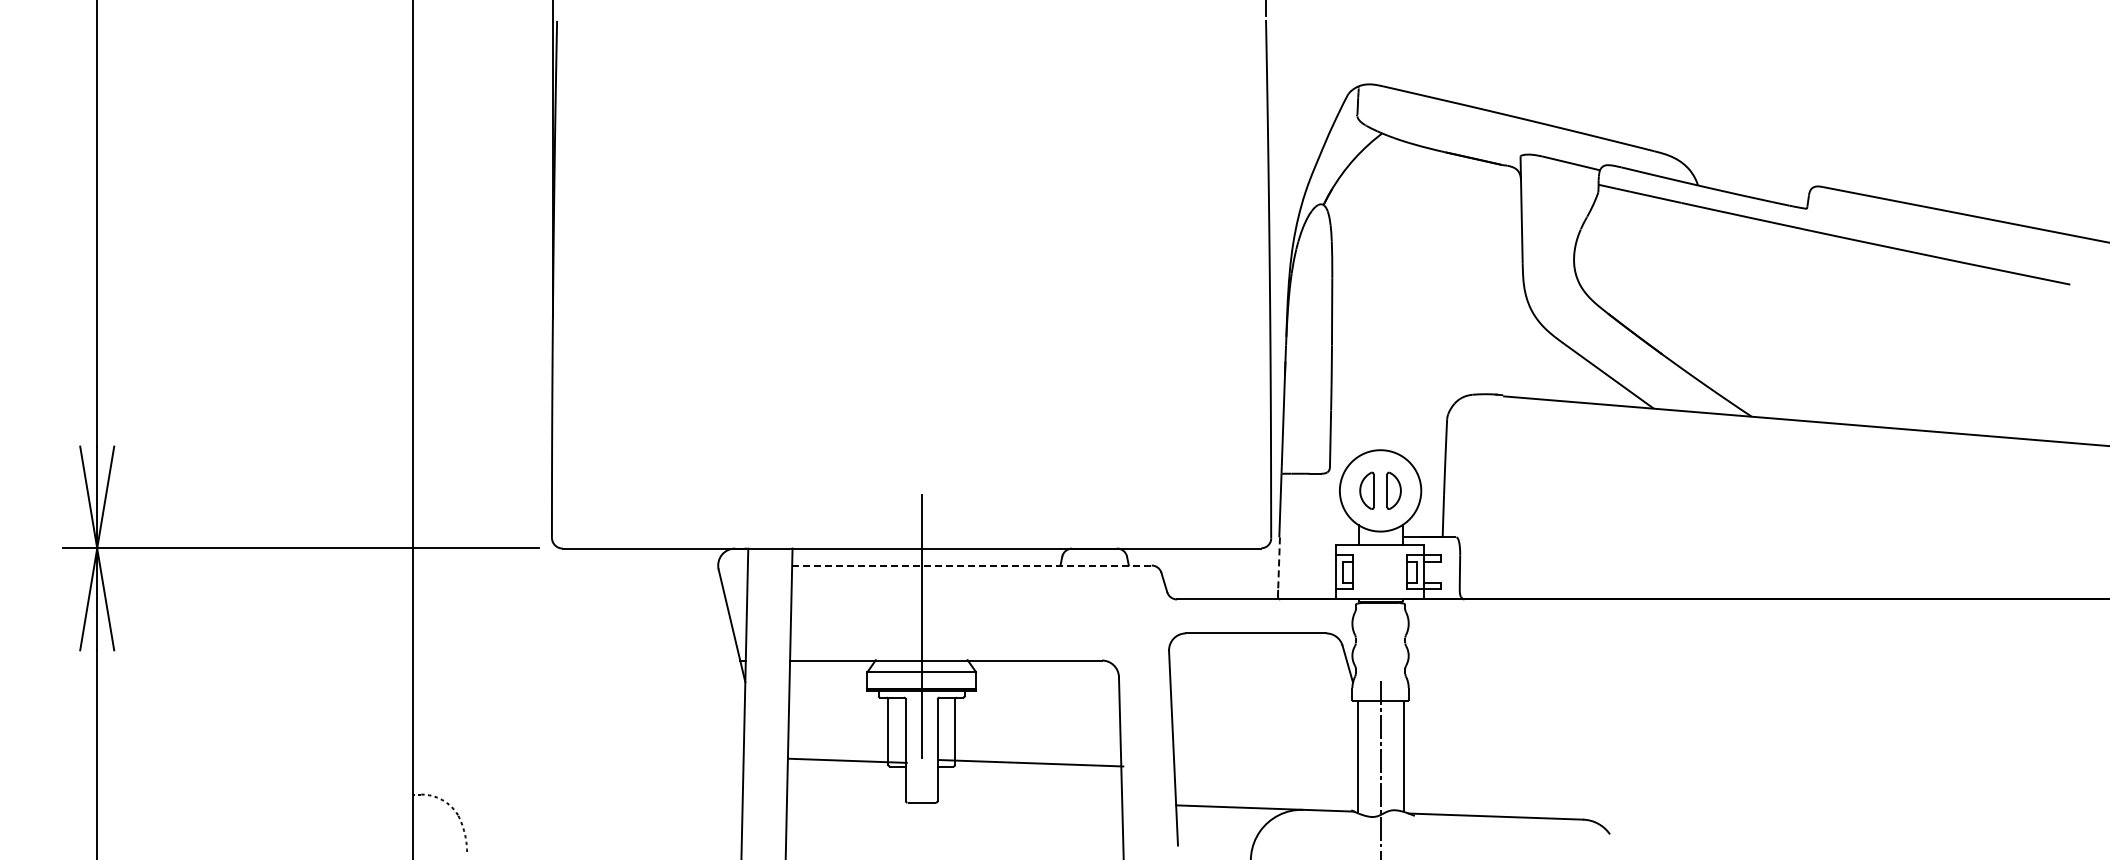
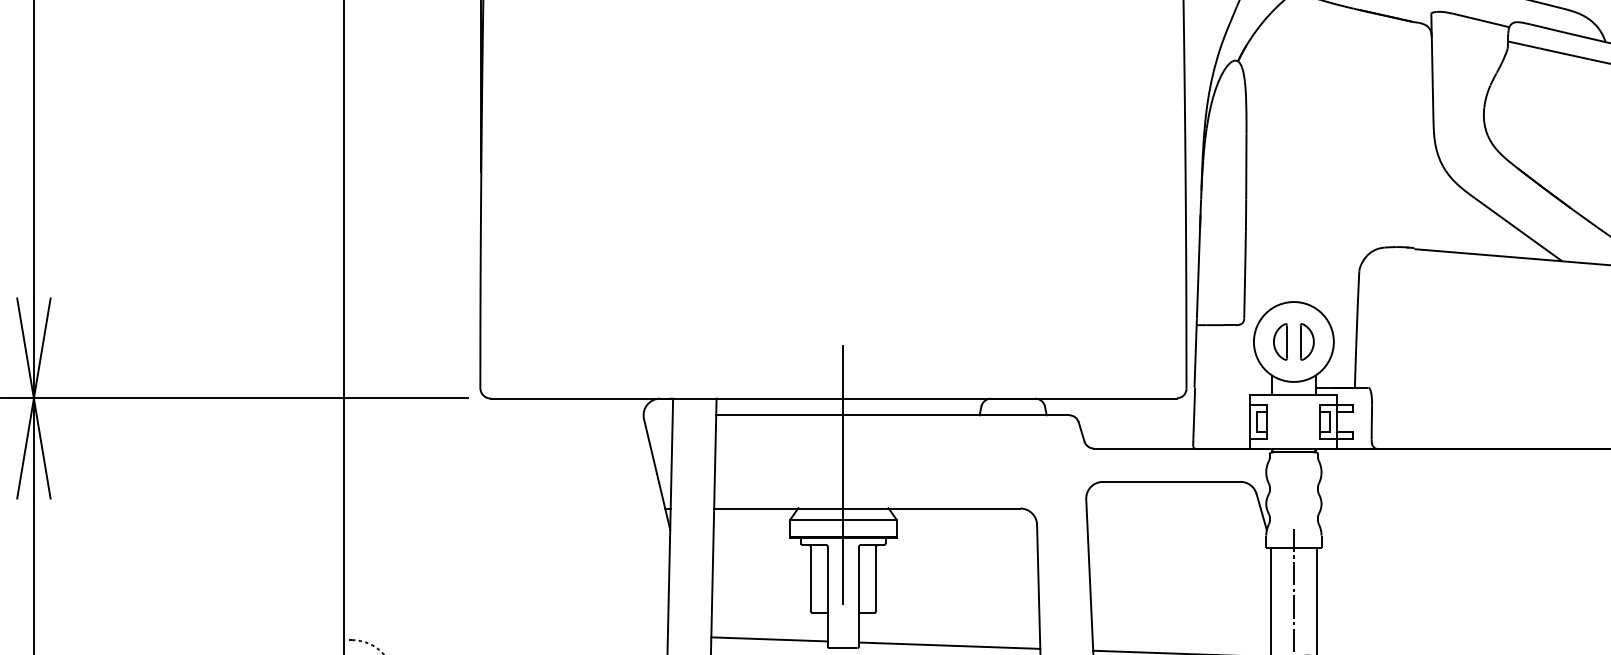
line: (1279, 564) -> (1194, 414), dashed -> solid
line: (971, 565) -> (892, 415), dashed -> solid
line: (847, 760) -> (769, 639), moved
line: (1030, 763) -> (949, 645), moved

